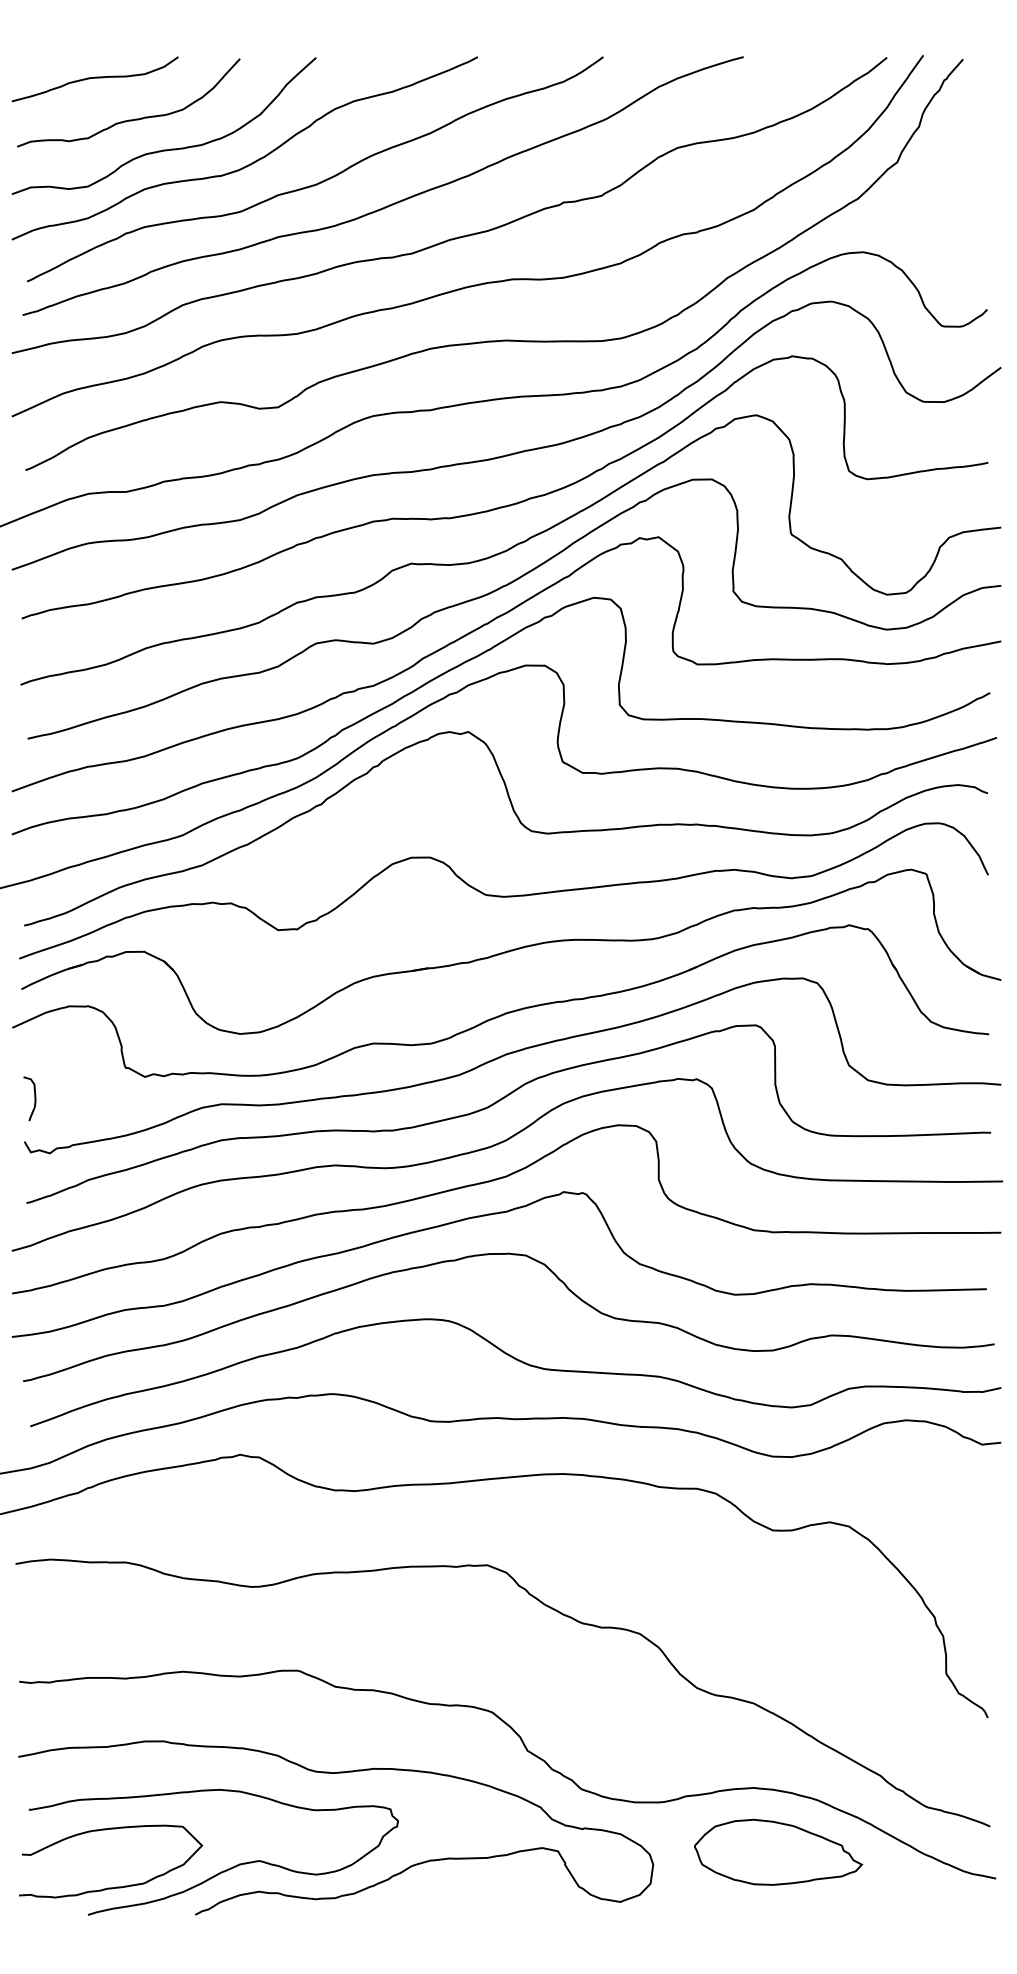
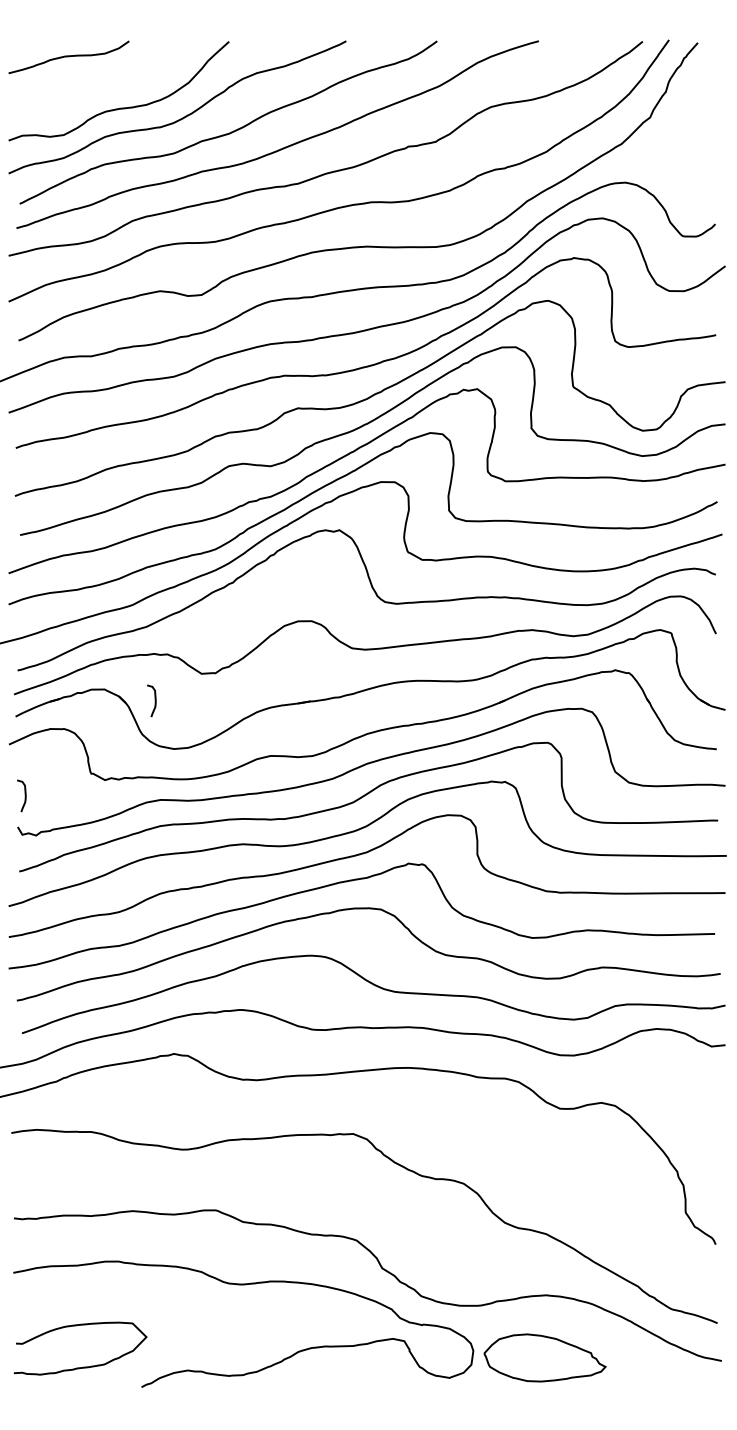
curve: (134, 118) -> (97, 85), removed
curve: (213, 966) -> (154, 700), added
part: (777, 1851) -> (544, 1357), moved
curve: (224, 1869) -> (162, 1354), removed

